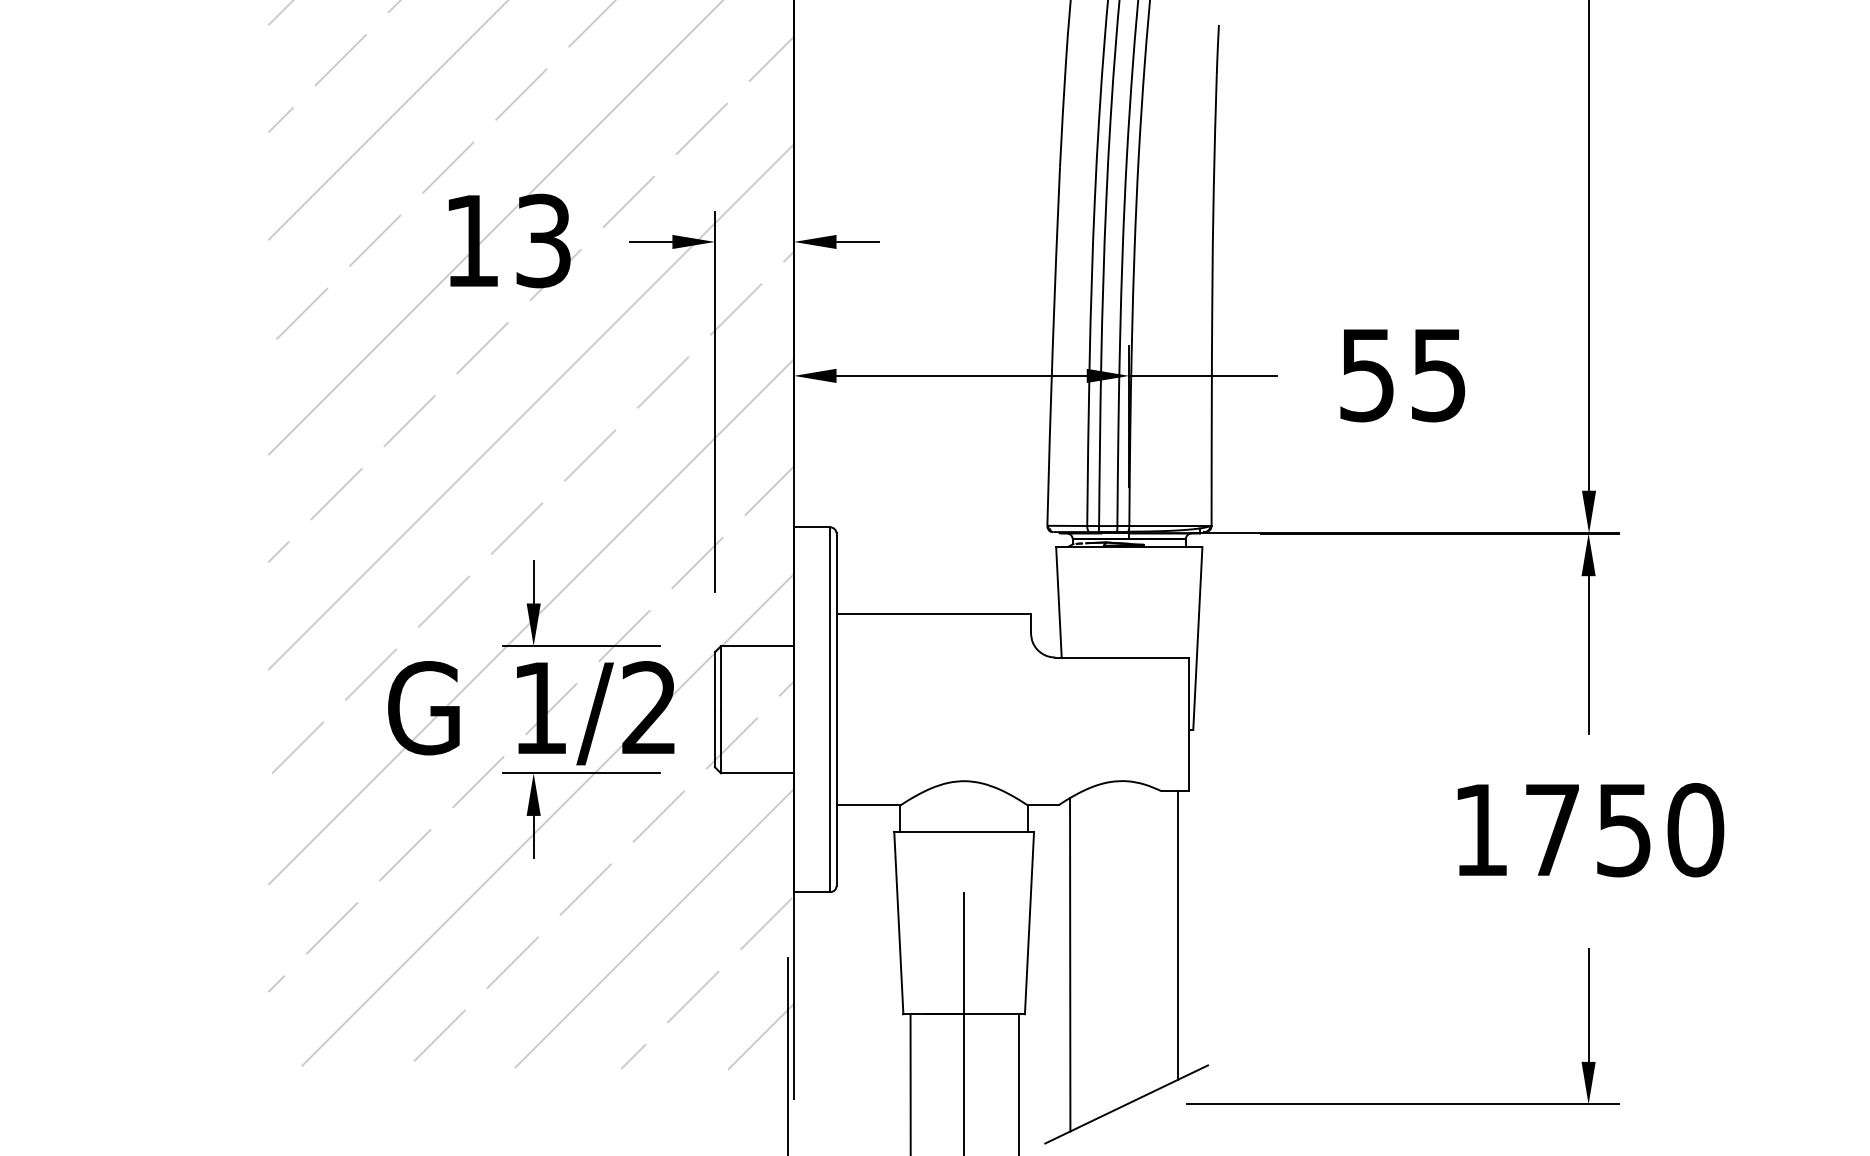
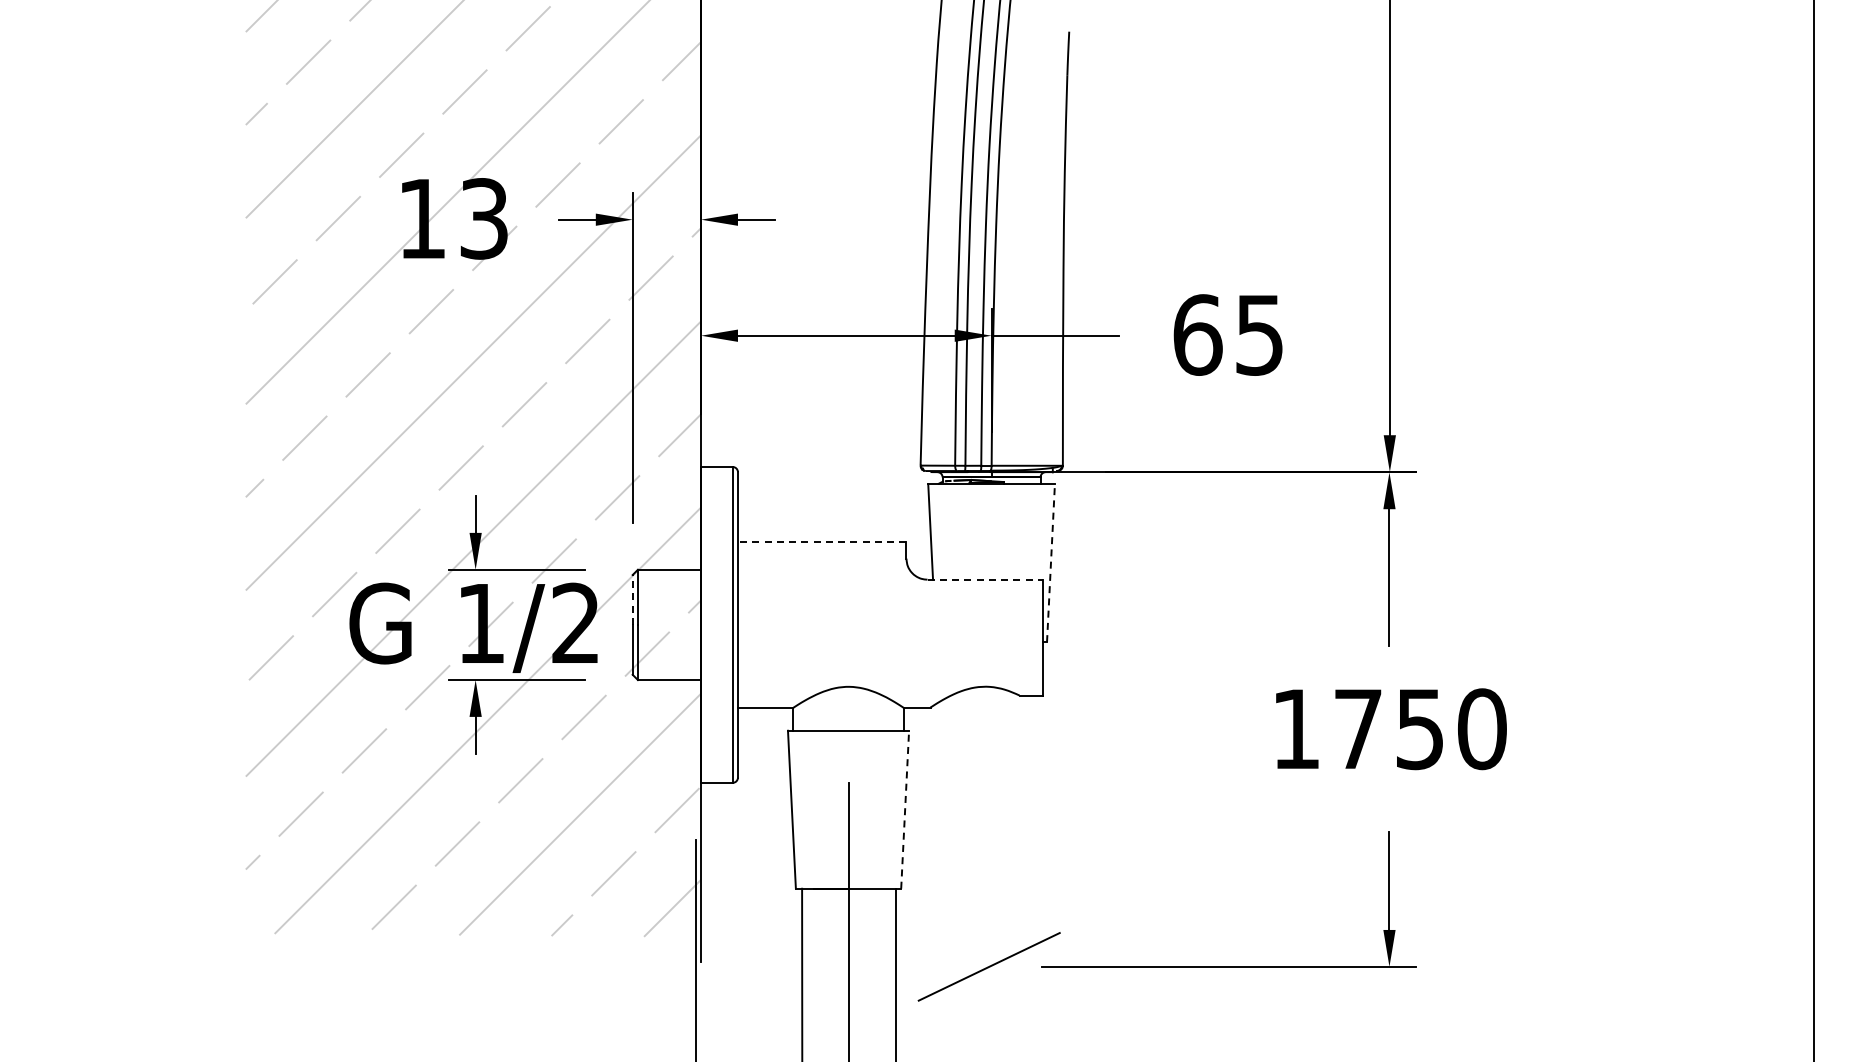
text: (1366, 374) -> (1197, 334), 55 -> 65
line: (932, 614) -> (821, 542), solid -> dashed
line: (1198, 637) -> (1051, 562), solid -> dashed
line: (1122, 657) -> (985, 579), solid -> dashed
line: (714, 680) -> (632, 599), solid -> dashed
line: (1029, 922) -> (905, 809), solid -> dashed
line: (1178, 935) -> (1034, 820), removed
line: (1070, 964) -> (940, 845), removed

